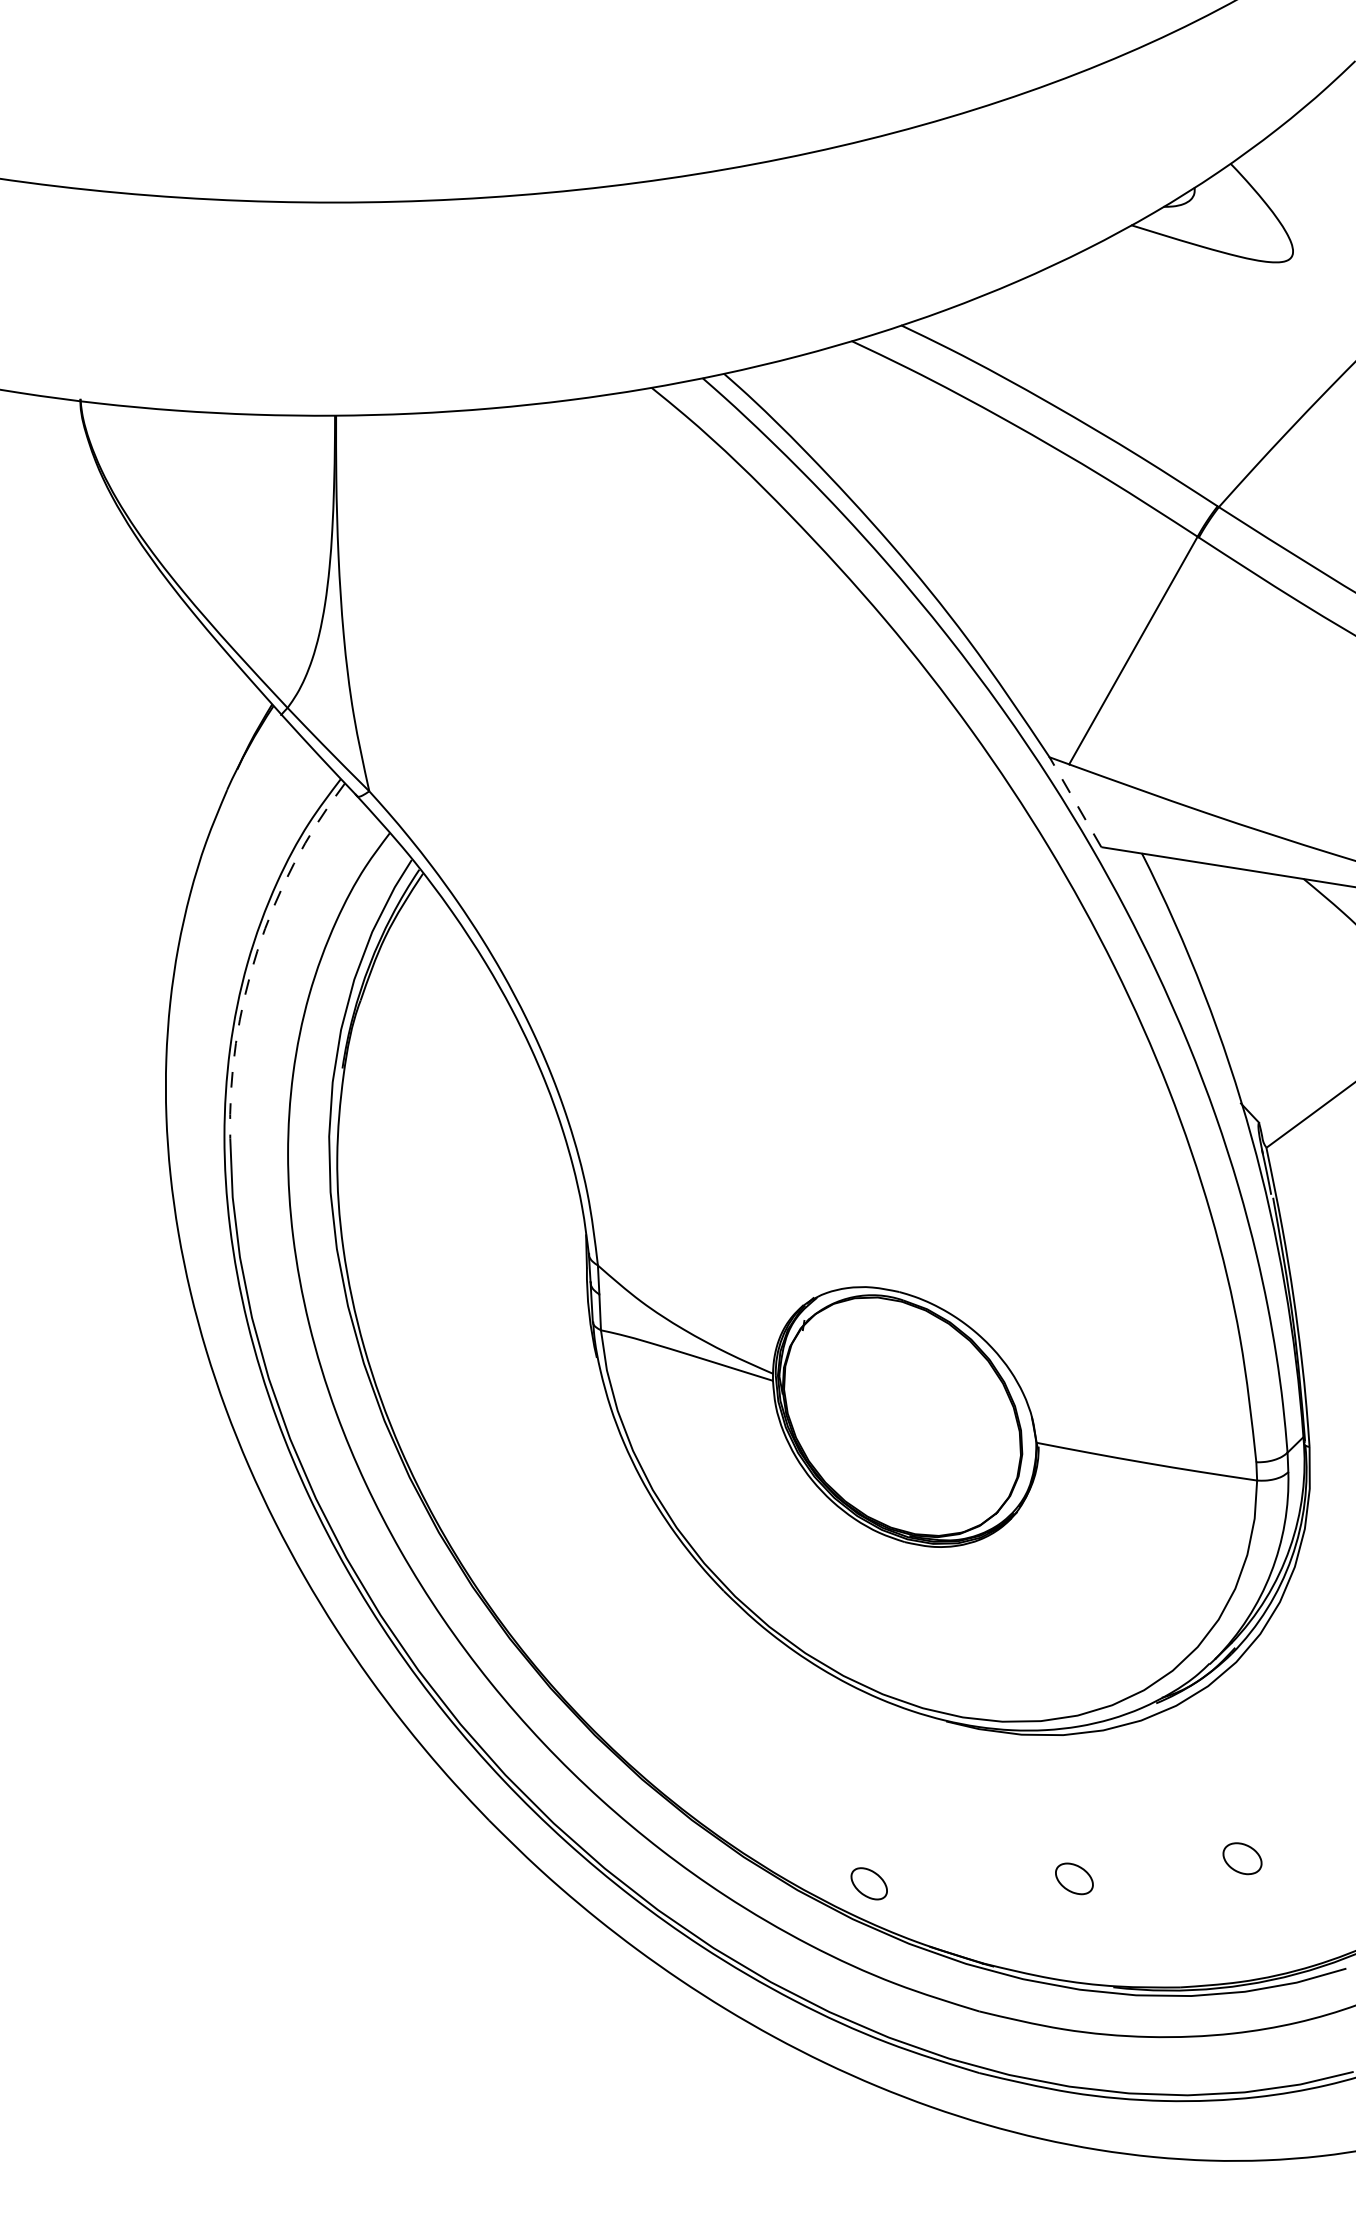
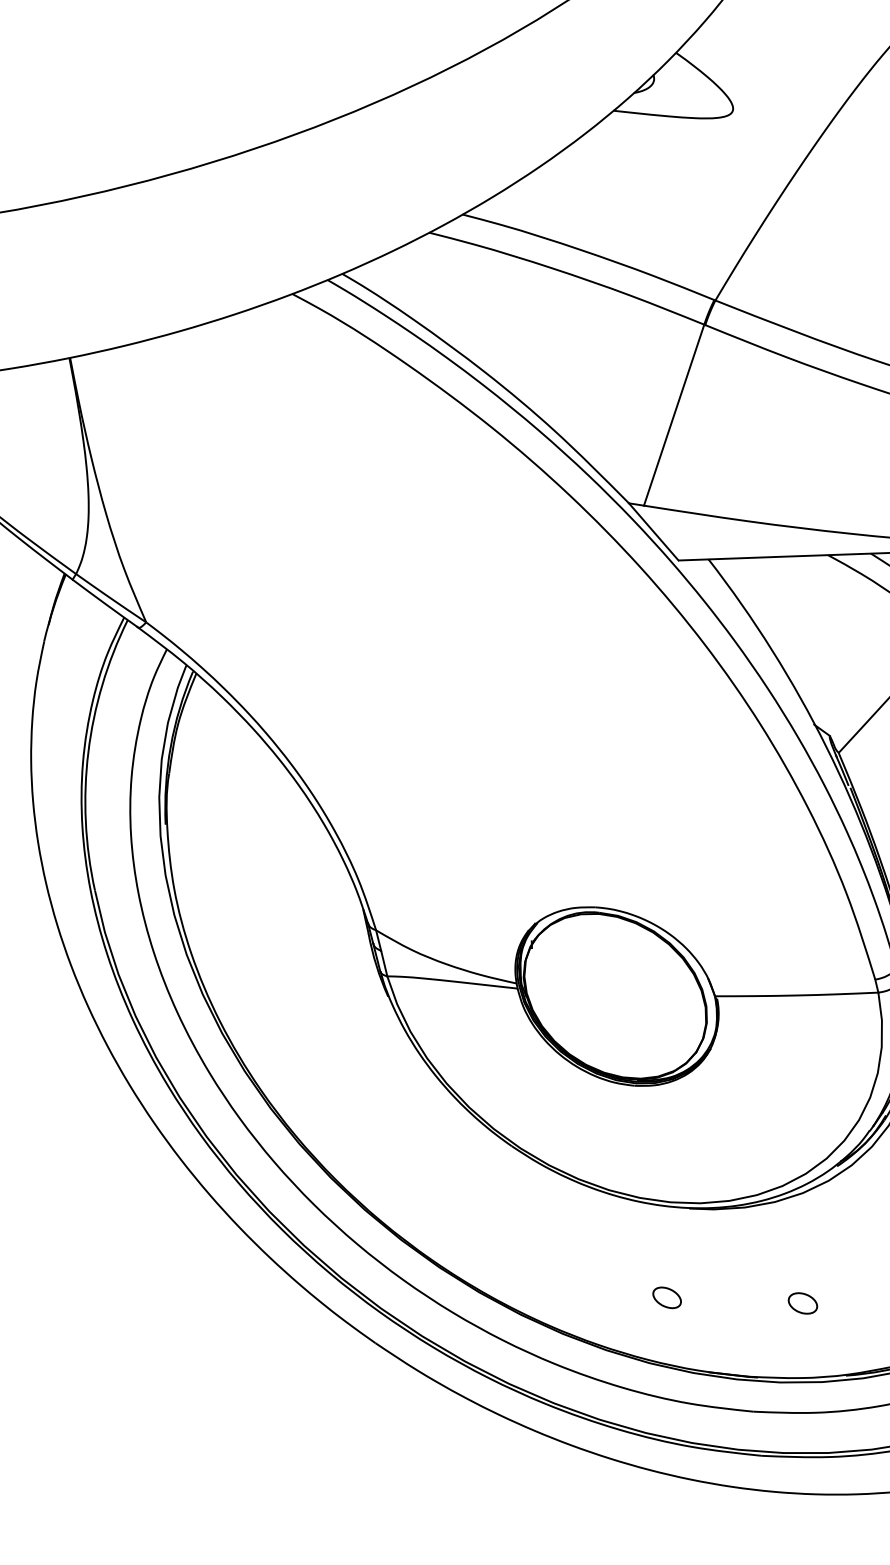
line: (1075, 802) -> (653, 532), dashed -> solid
arc: (257, 951) -> (88, 752), dashed -> solid
part: (868, 1883) -> (666, 1297), moved

